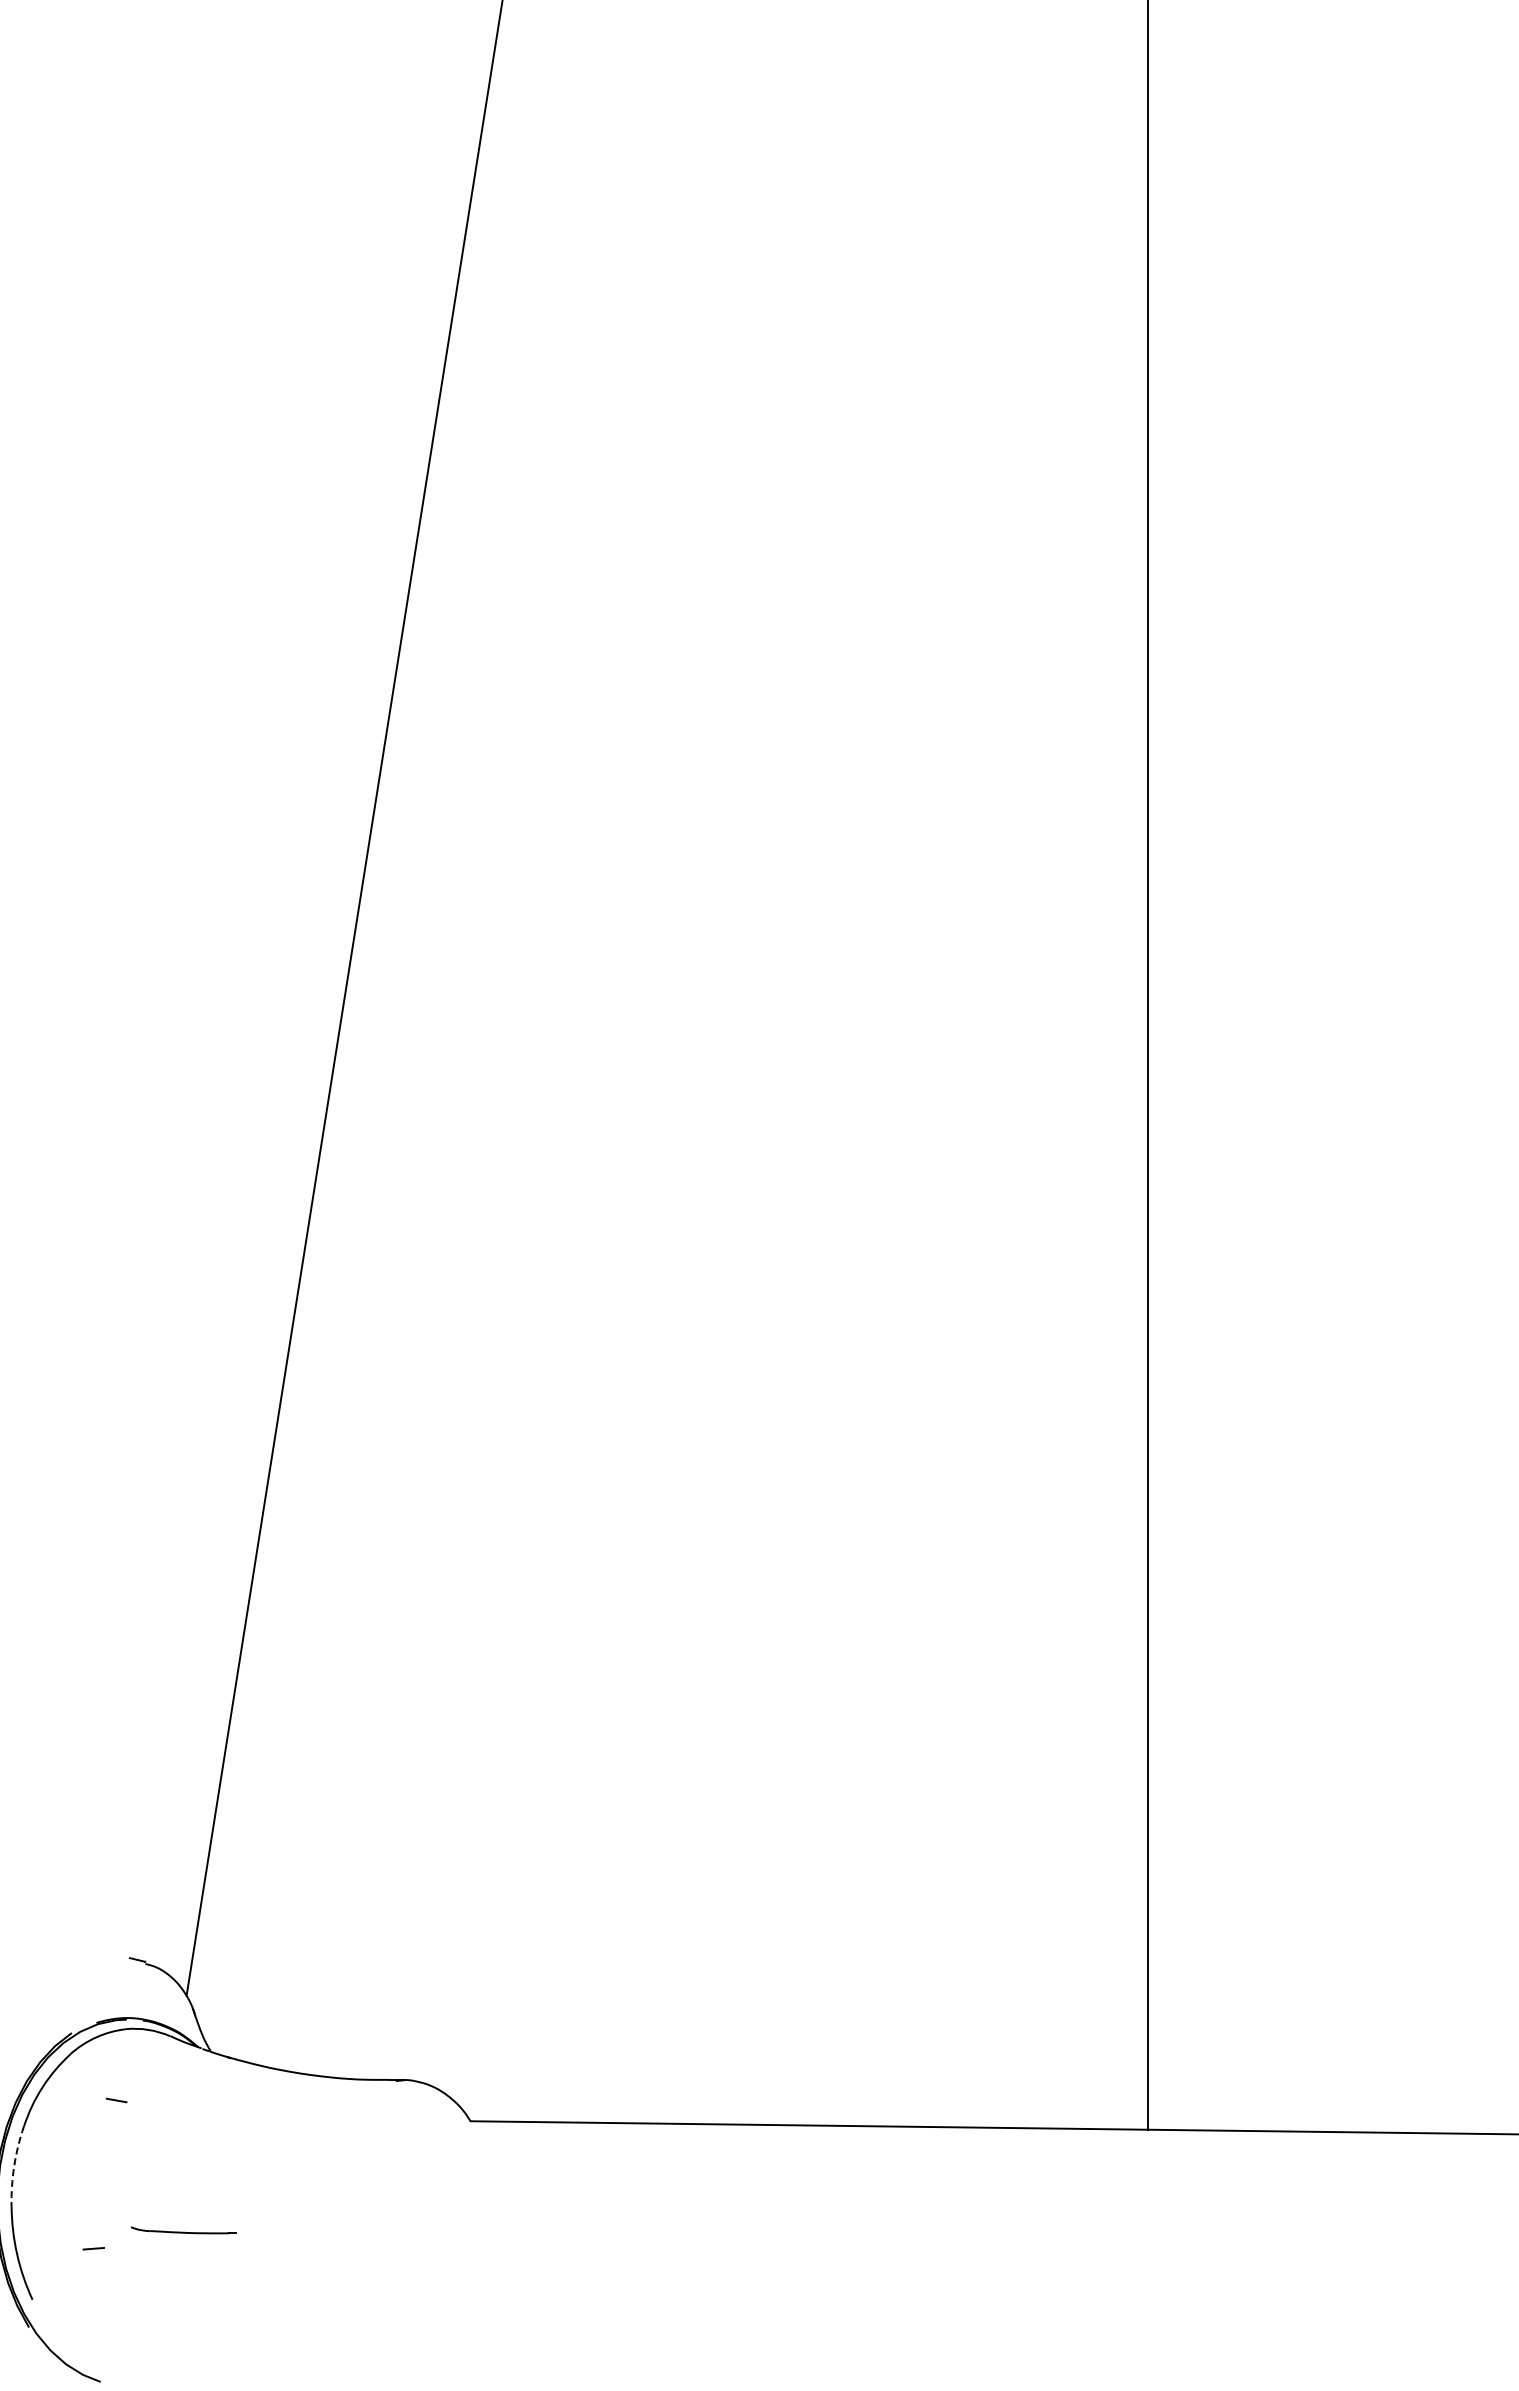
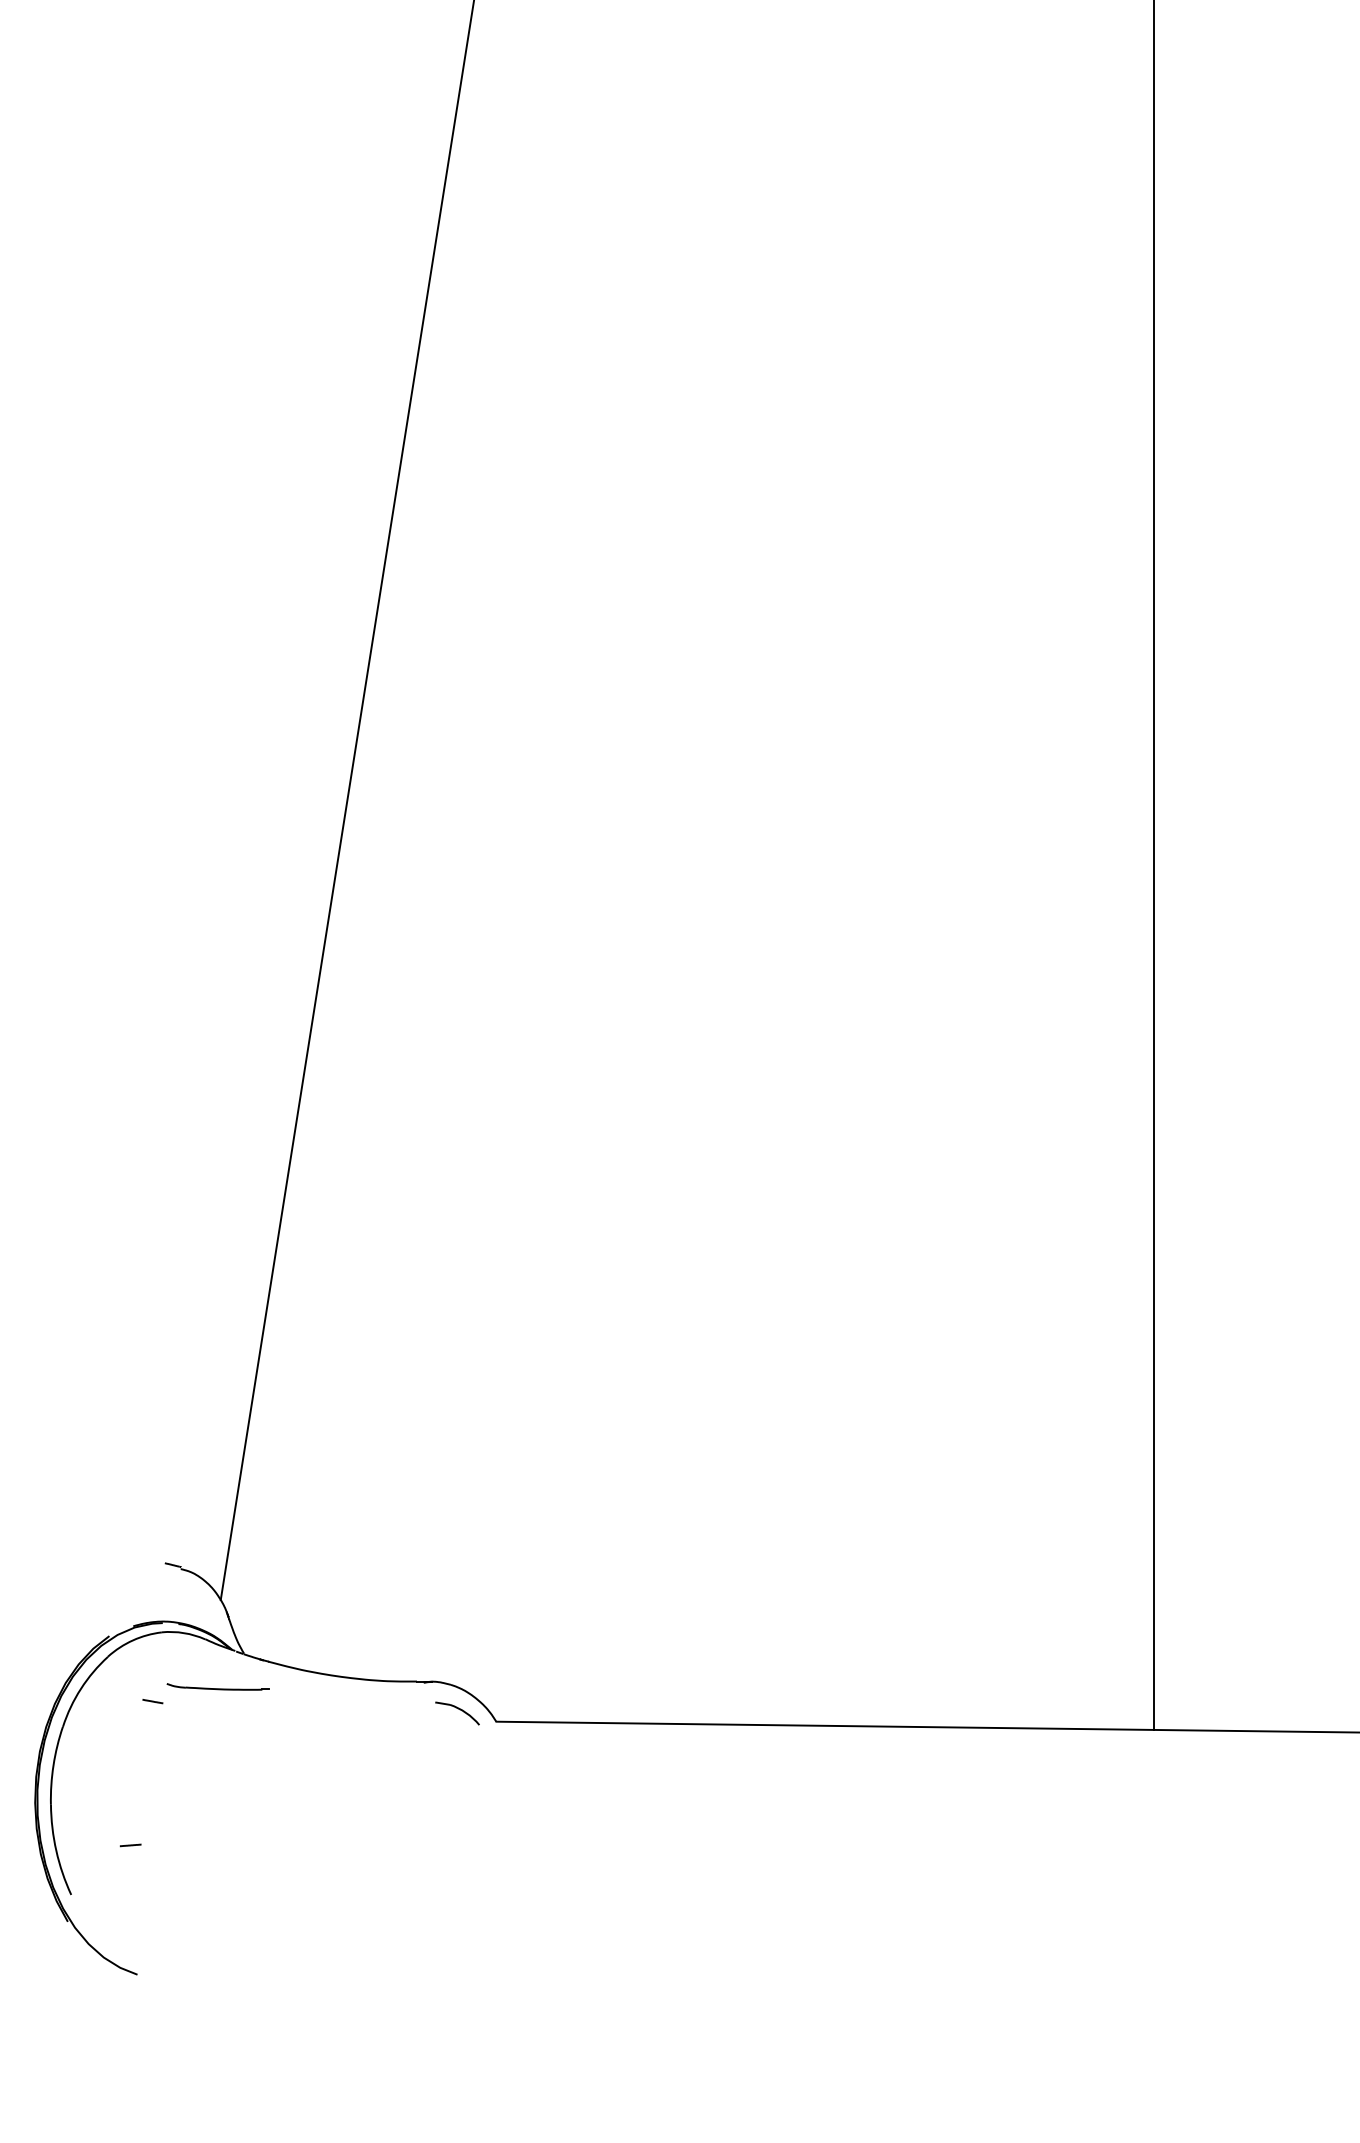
part: (430, 2112) -> (457, 1713), added
arc: (14, 2166) -> (53, 1765), dashed -> solid
part: (183, 2230) -> (217, 1687), moved

